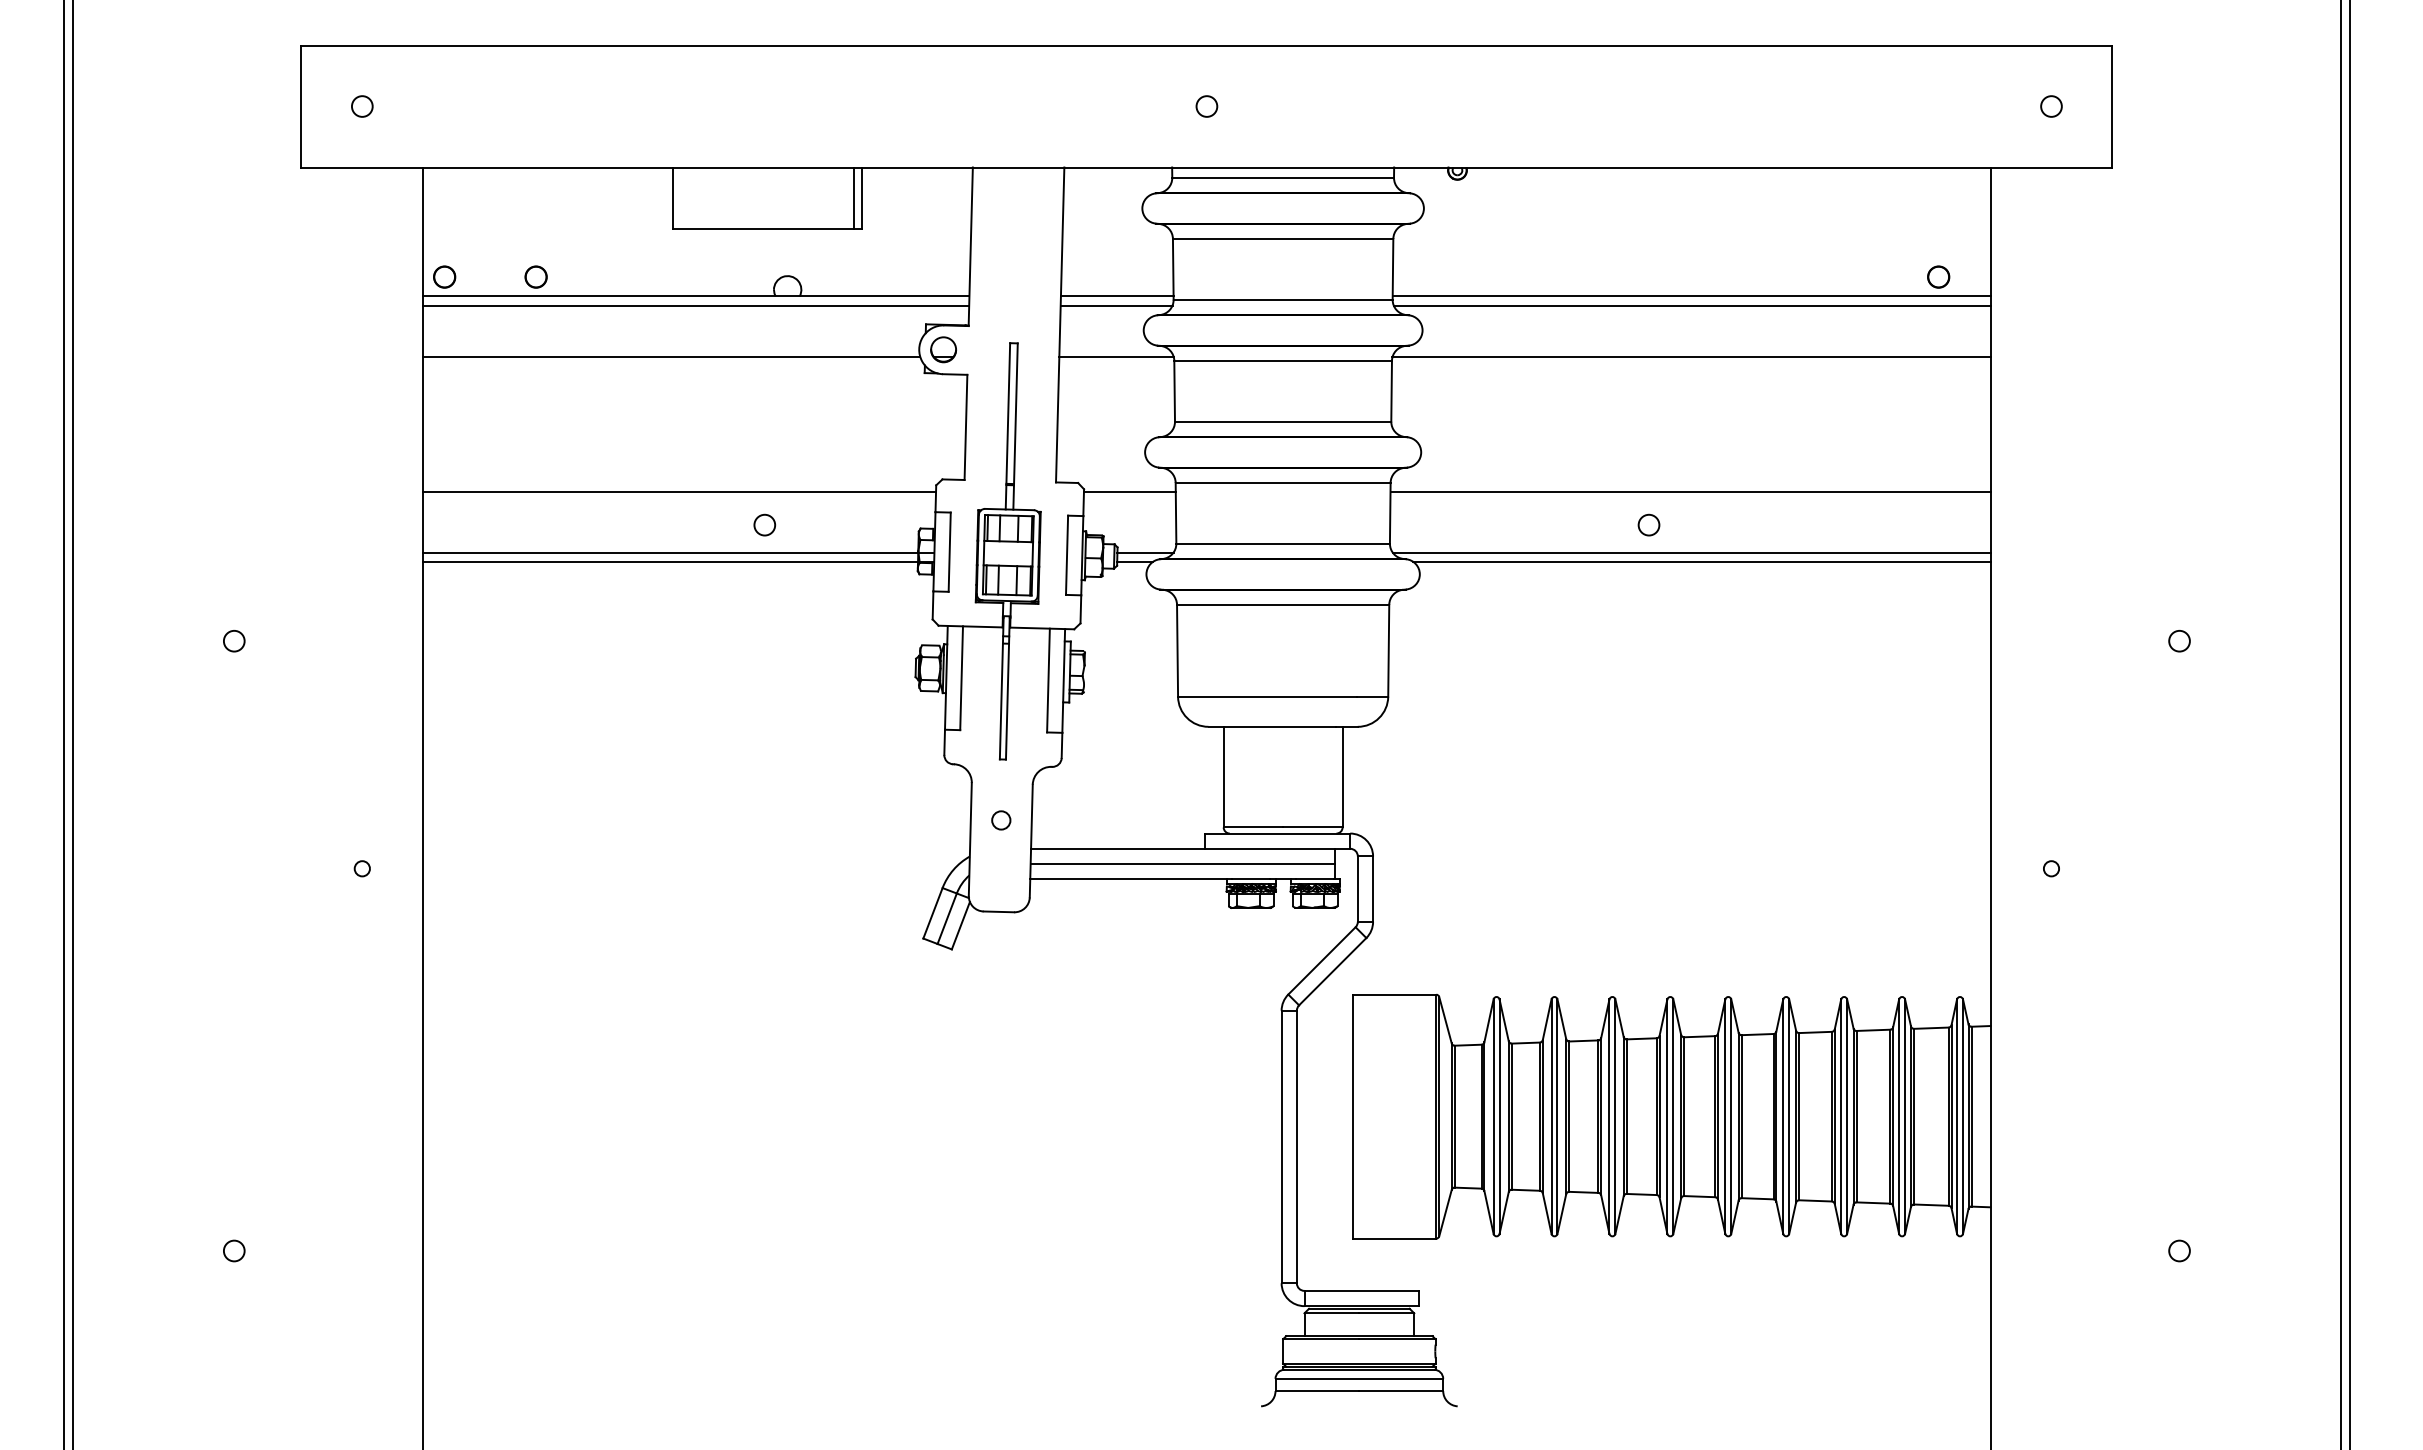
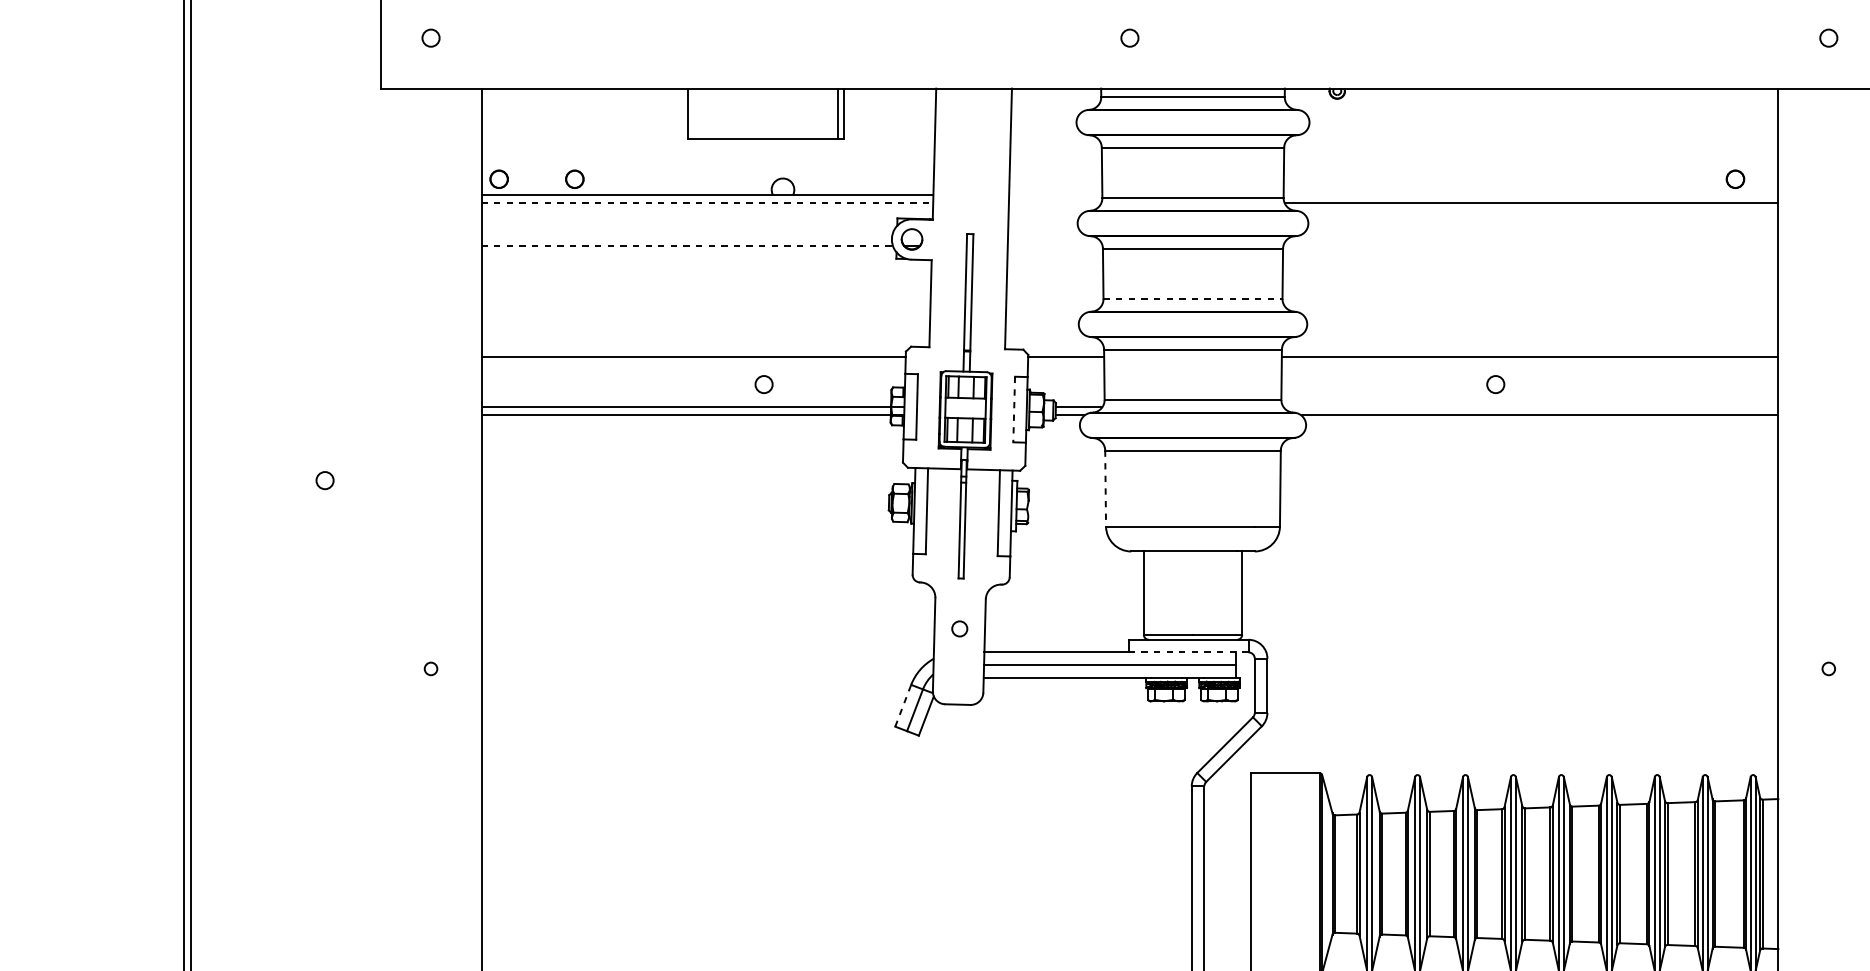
line: (1116, 296) -> (1055, 195), removed
line: (1691, 296) -> (1530, 195), removed
line: (696, 305) -> (707, 202), solid -> dashed
line: (1116, 305) -> (1055, 202), removed
line: (671, 357) -> (686, 245), solid -> dashed
line: (1116, 357) -> (1055, 245), removed
line: (1691, 357) -> (1530, 245), removed
line: (1283, 421) -> (1193, 298), solid -> dashed
line: (1691, 552) -> (1530, 407), removed
line: (1067, 555) -> (1014, 409), solid -> dashed
line: (1177, 650) -> (1105, 488), solid -> dashed
line: (1278, 848) -> (1189, 652), solid -> dashed
line: (933, 912) -> (903, 705), solid -> dashed

